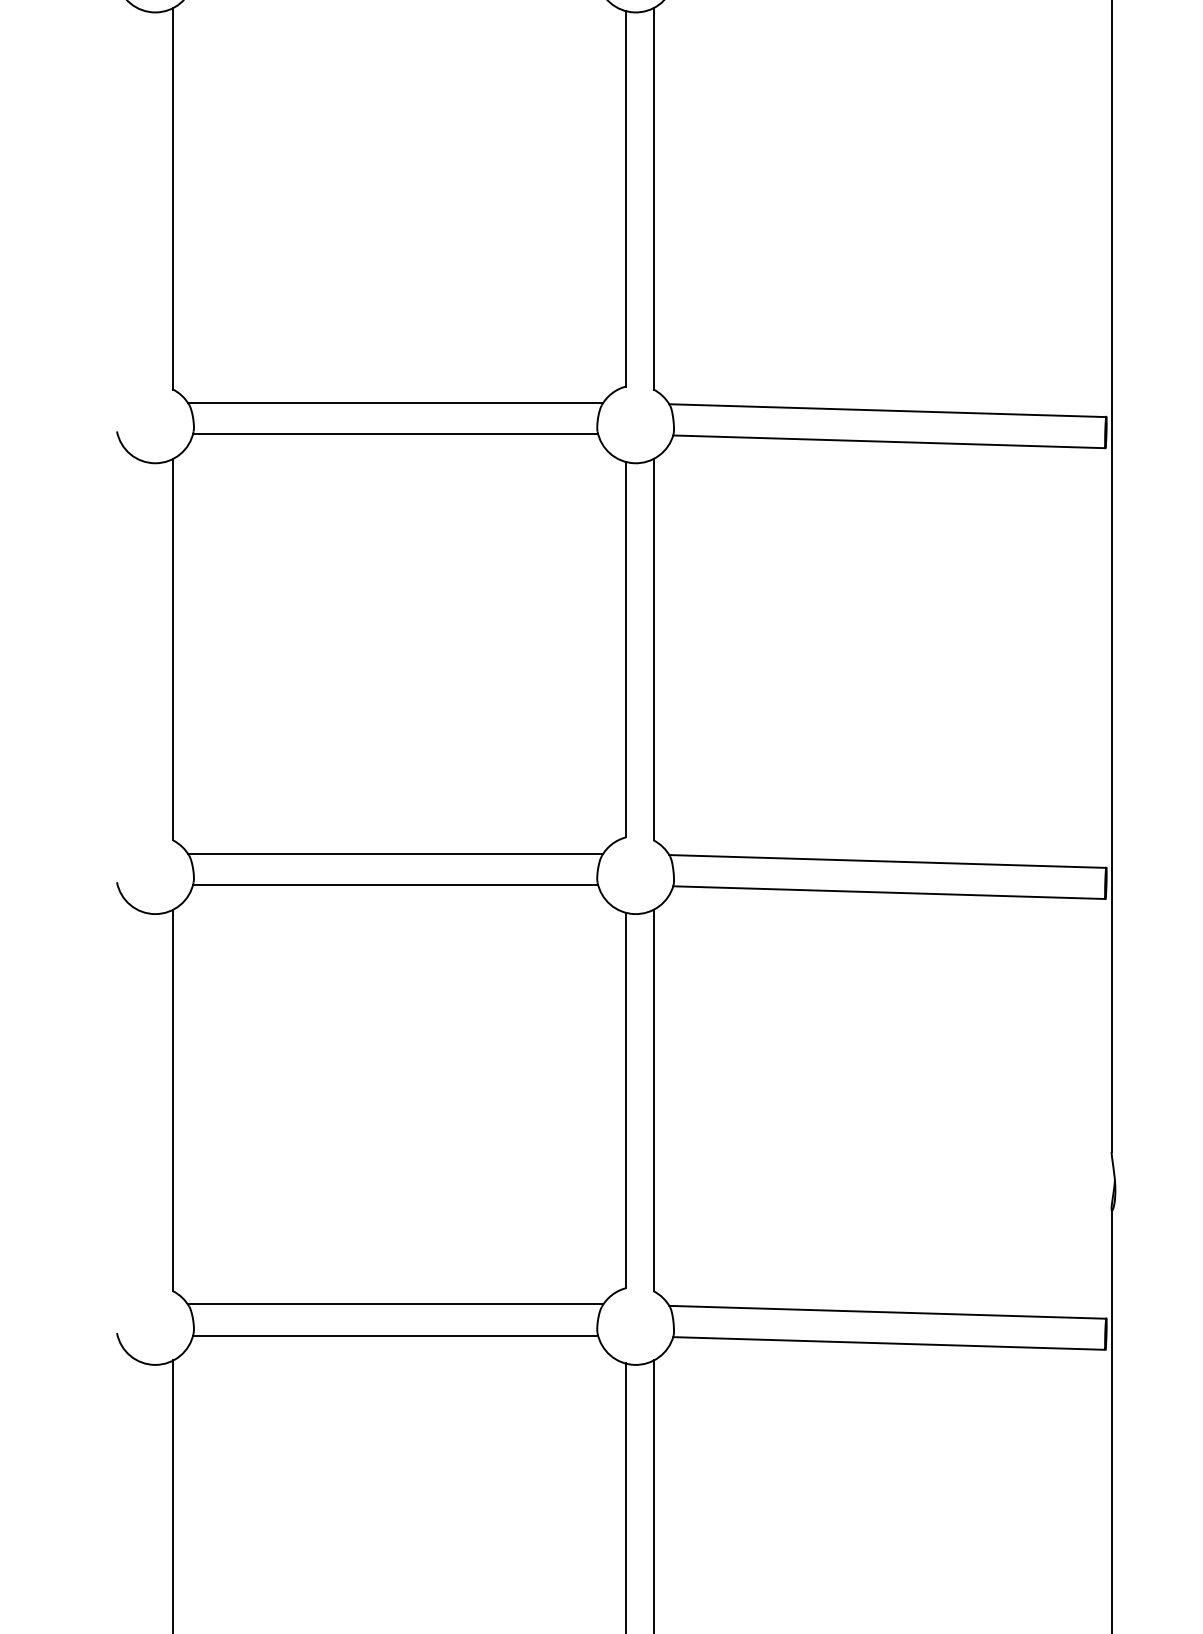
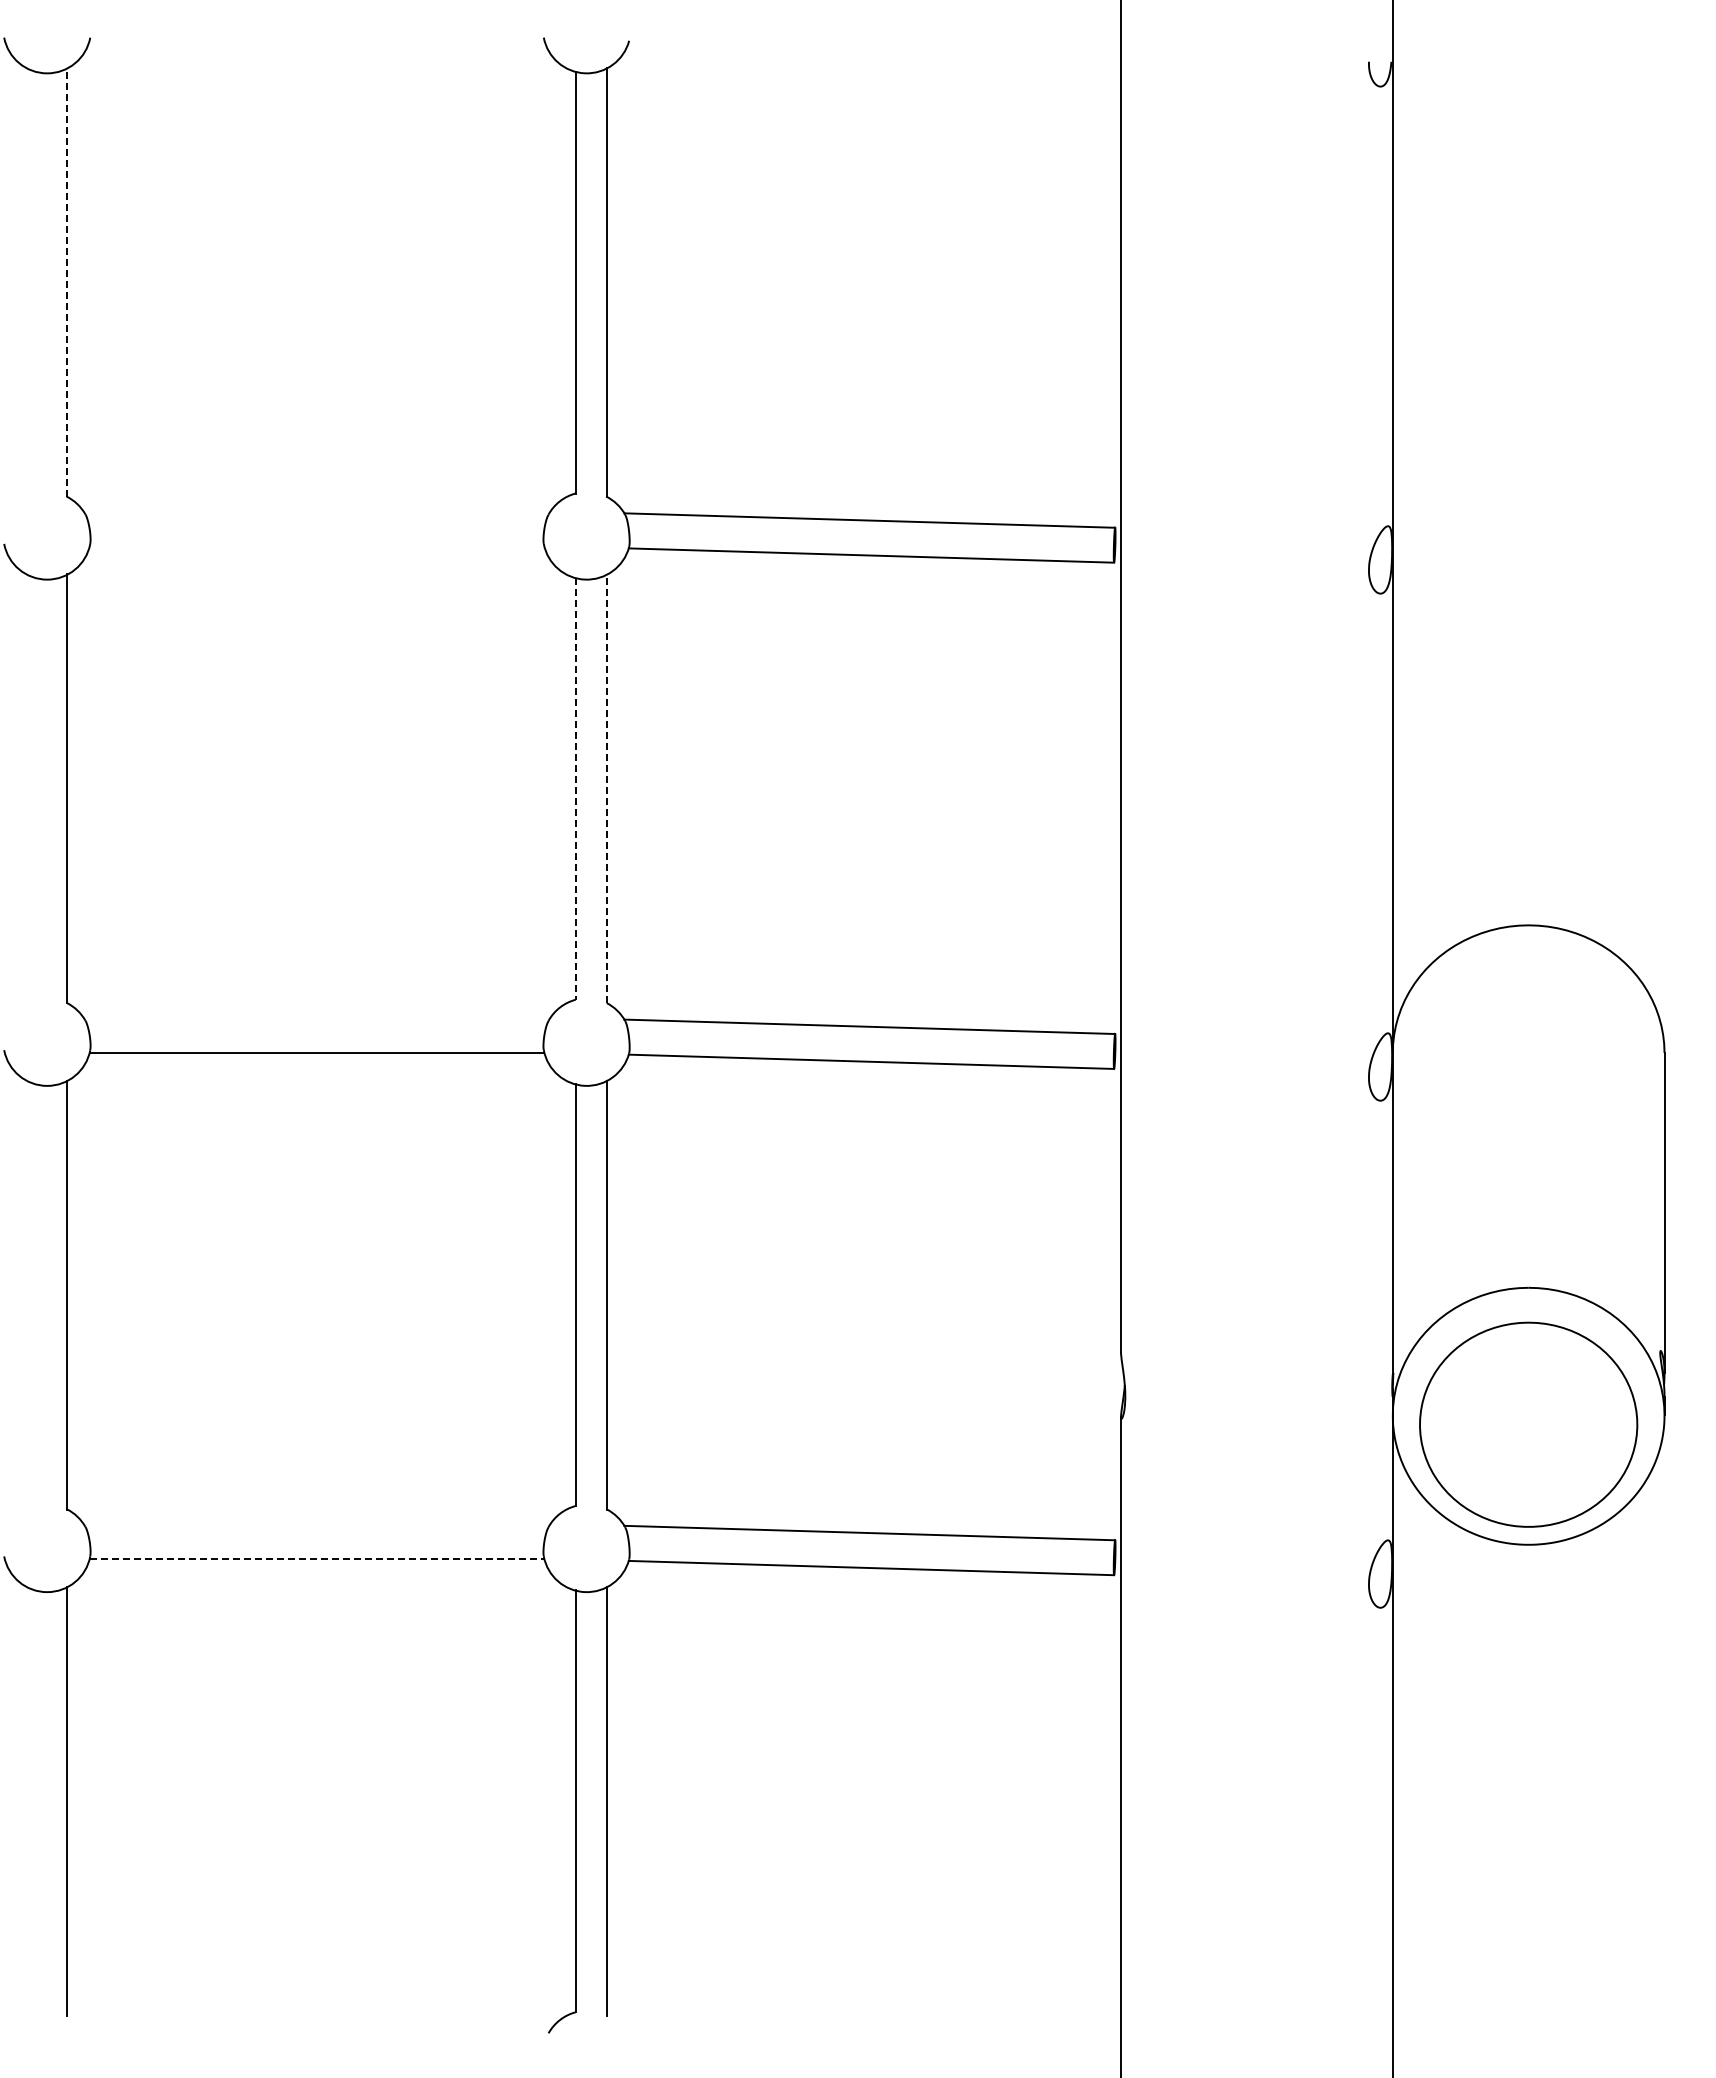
line: (173, 198) -> (67, 282), solid -> dashed
line: (395, 402) -> (316, 511), removed
line: (395, 433) -> (316, 546), removed
line: (625, 649) -> (575, 788), solid -> dashed
line: (653, 649) -> (606, 788), solid -> dashed
line: (395, 853) -> (316, 1017), removed
line: (395, 1304) -> (316, 1524), removed
line: (396, 1335) -> (317, 1559), solid -> dashed

